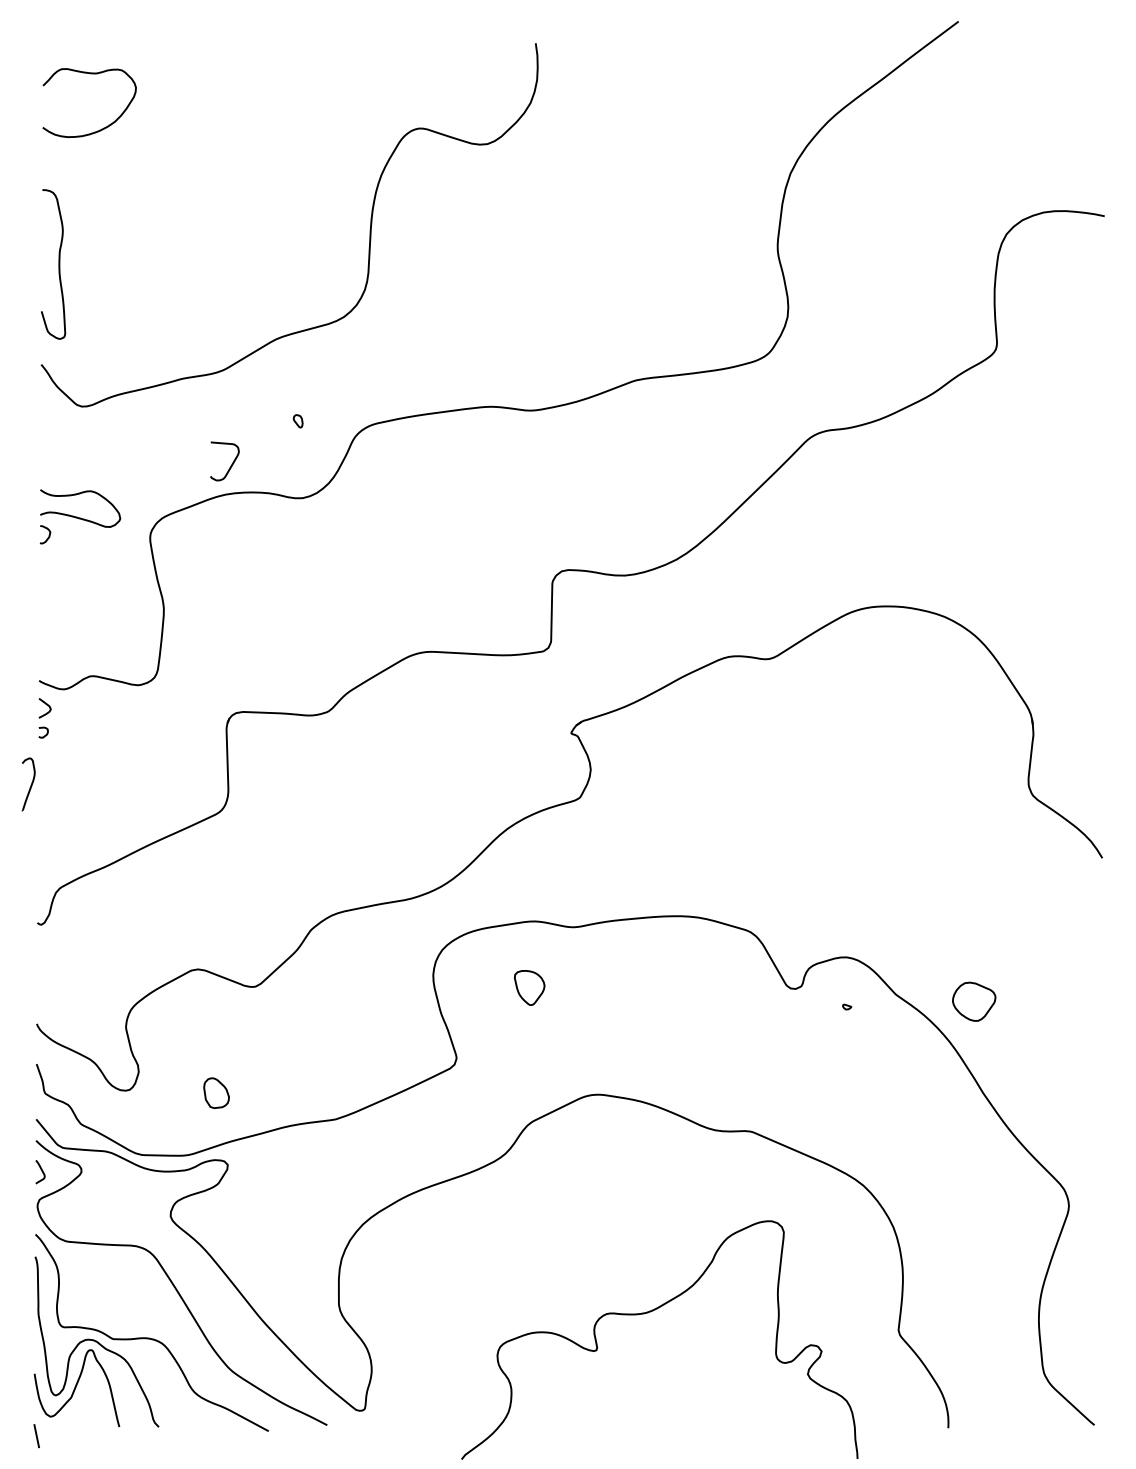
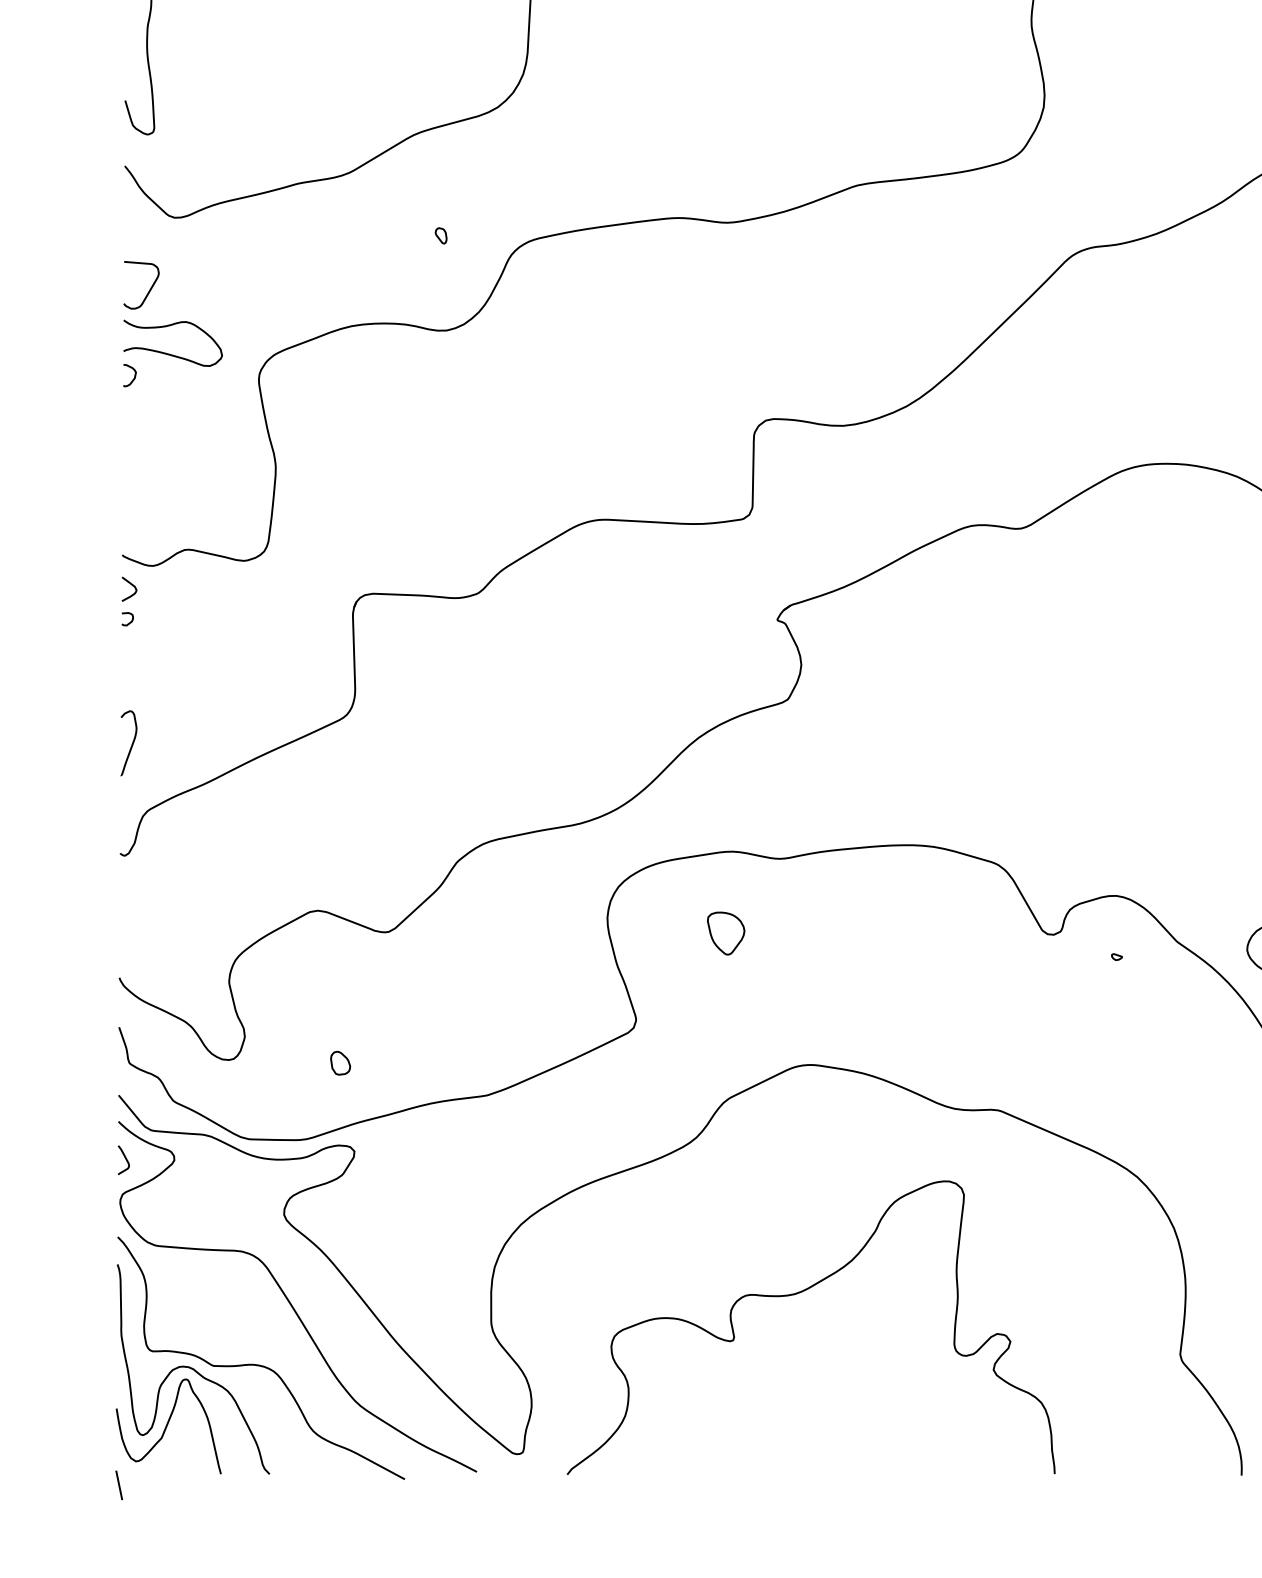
curve: (230, 465) -> (148, 290), moved
curve: (30, 785) -> (131, 744), moved
part: (216, 1093) -> (340, 1063), size x0.62
curve: (648, 1313) -> (797, 1294), moved

